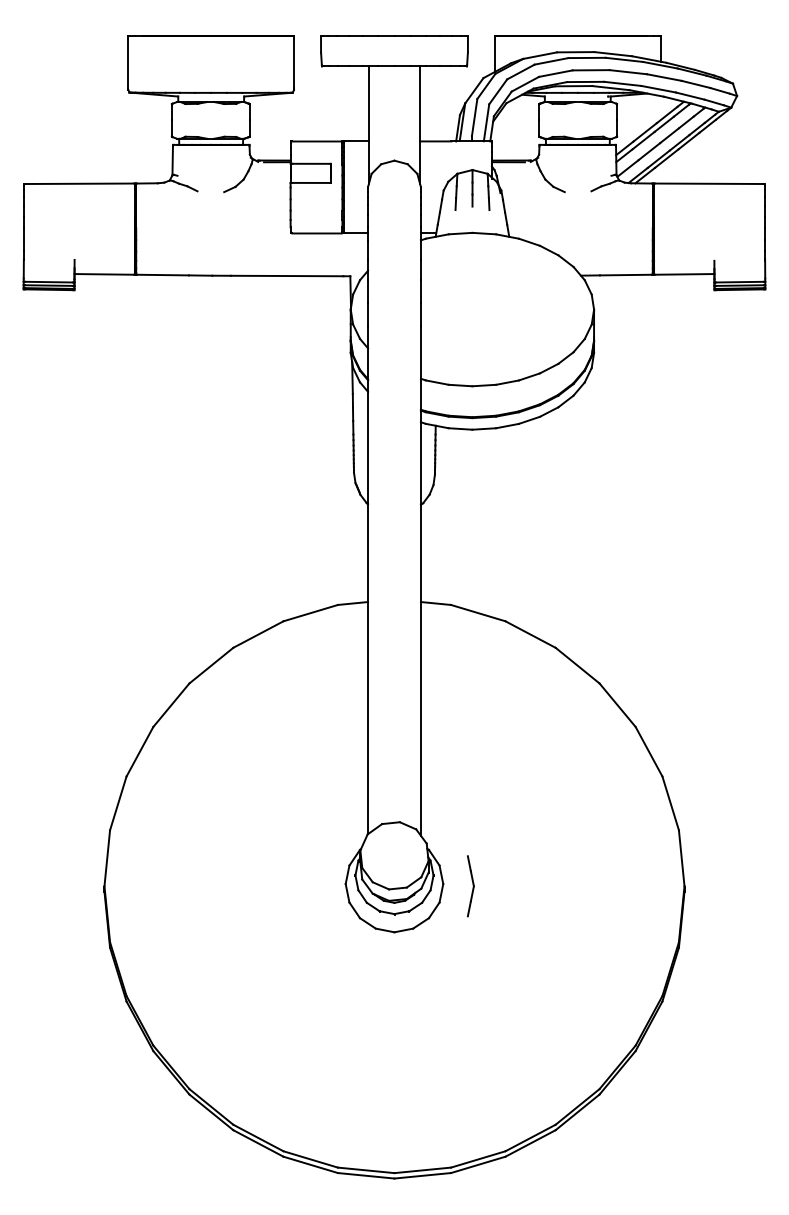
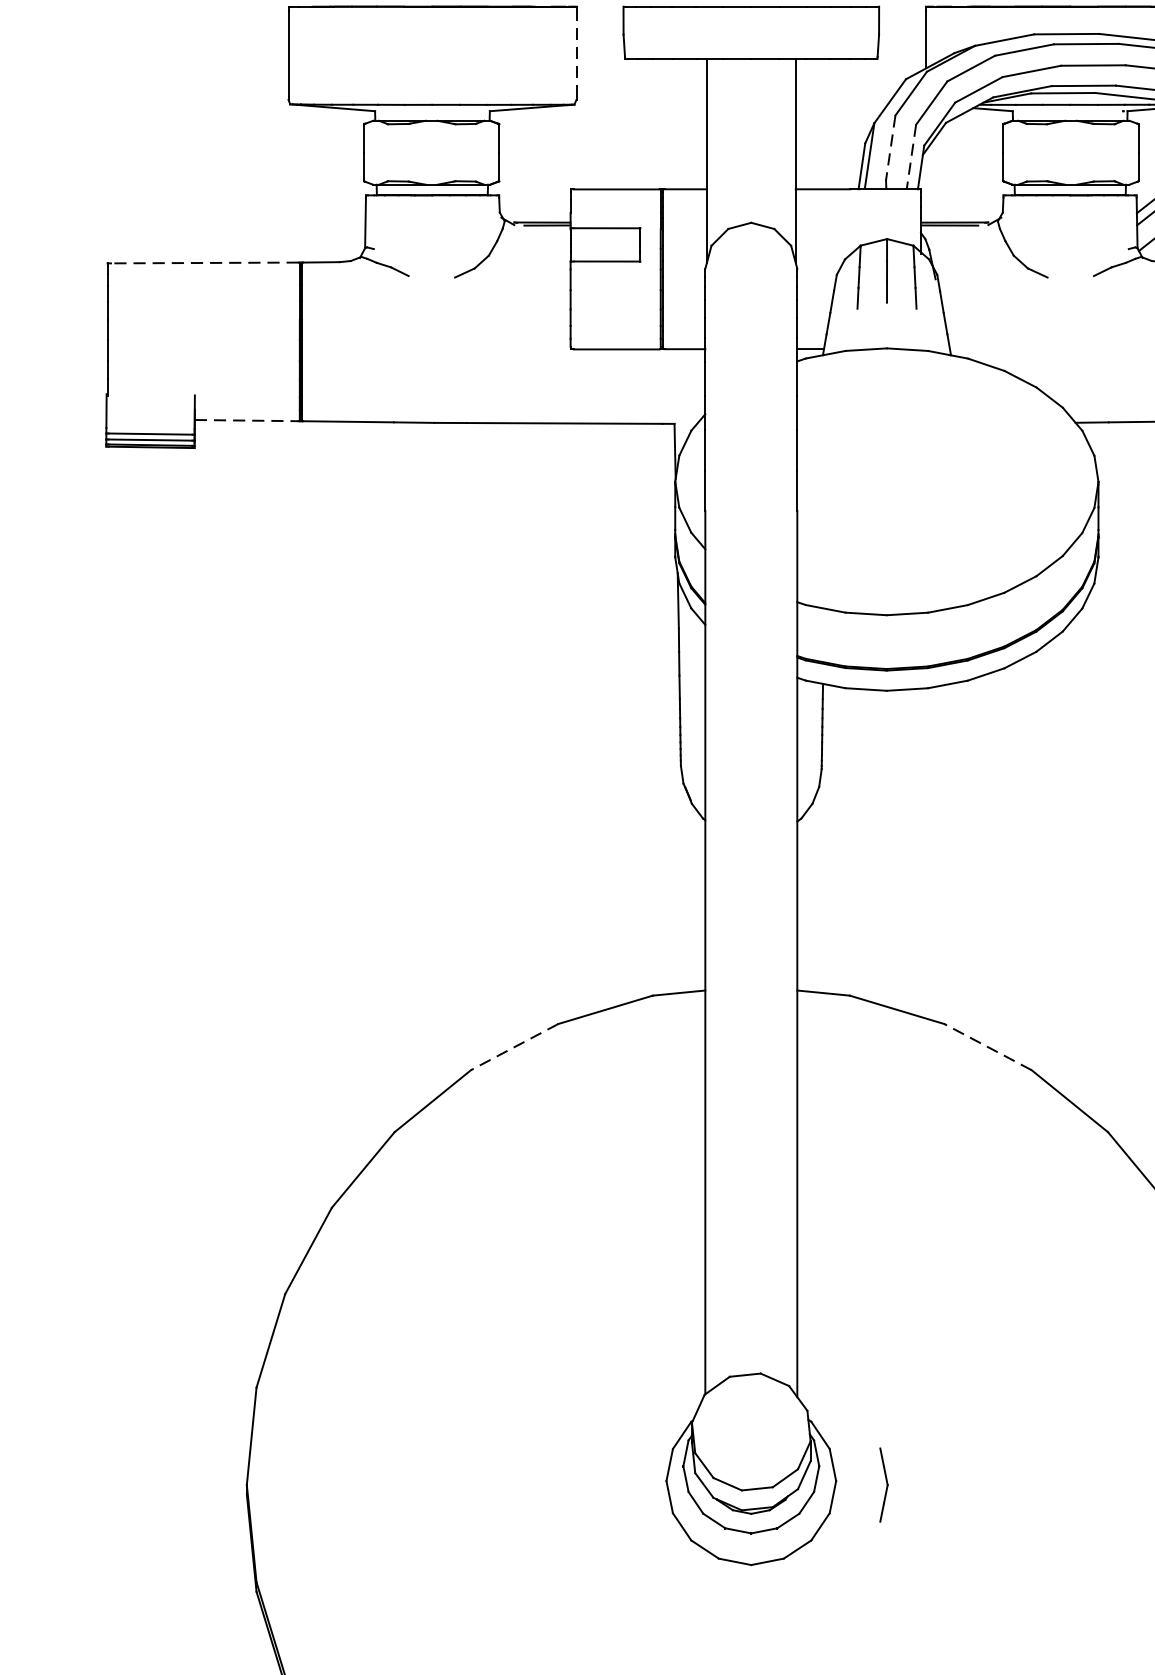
line: (293, 63) -> (575, 53), solid -> dashed
line: (474, 117) -> (890, 147), solid -> dashed
line: (486, 122) -> (911, 156), solid -> dashed
line: (80, 183) -> (205, 262), solid -> dashed
line: (104, 274) -> (246, 420), solid -> dashed
line: (258, 634) -> (514, 1047), solid -> dashed
line: (530, 634) -> (987, 1047), solid -> dashed
part: (470, 886) -> (883, 1485), size x0.7

